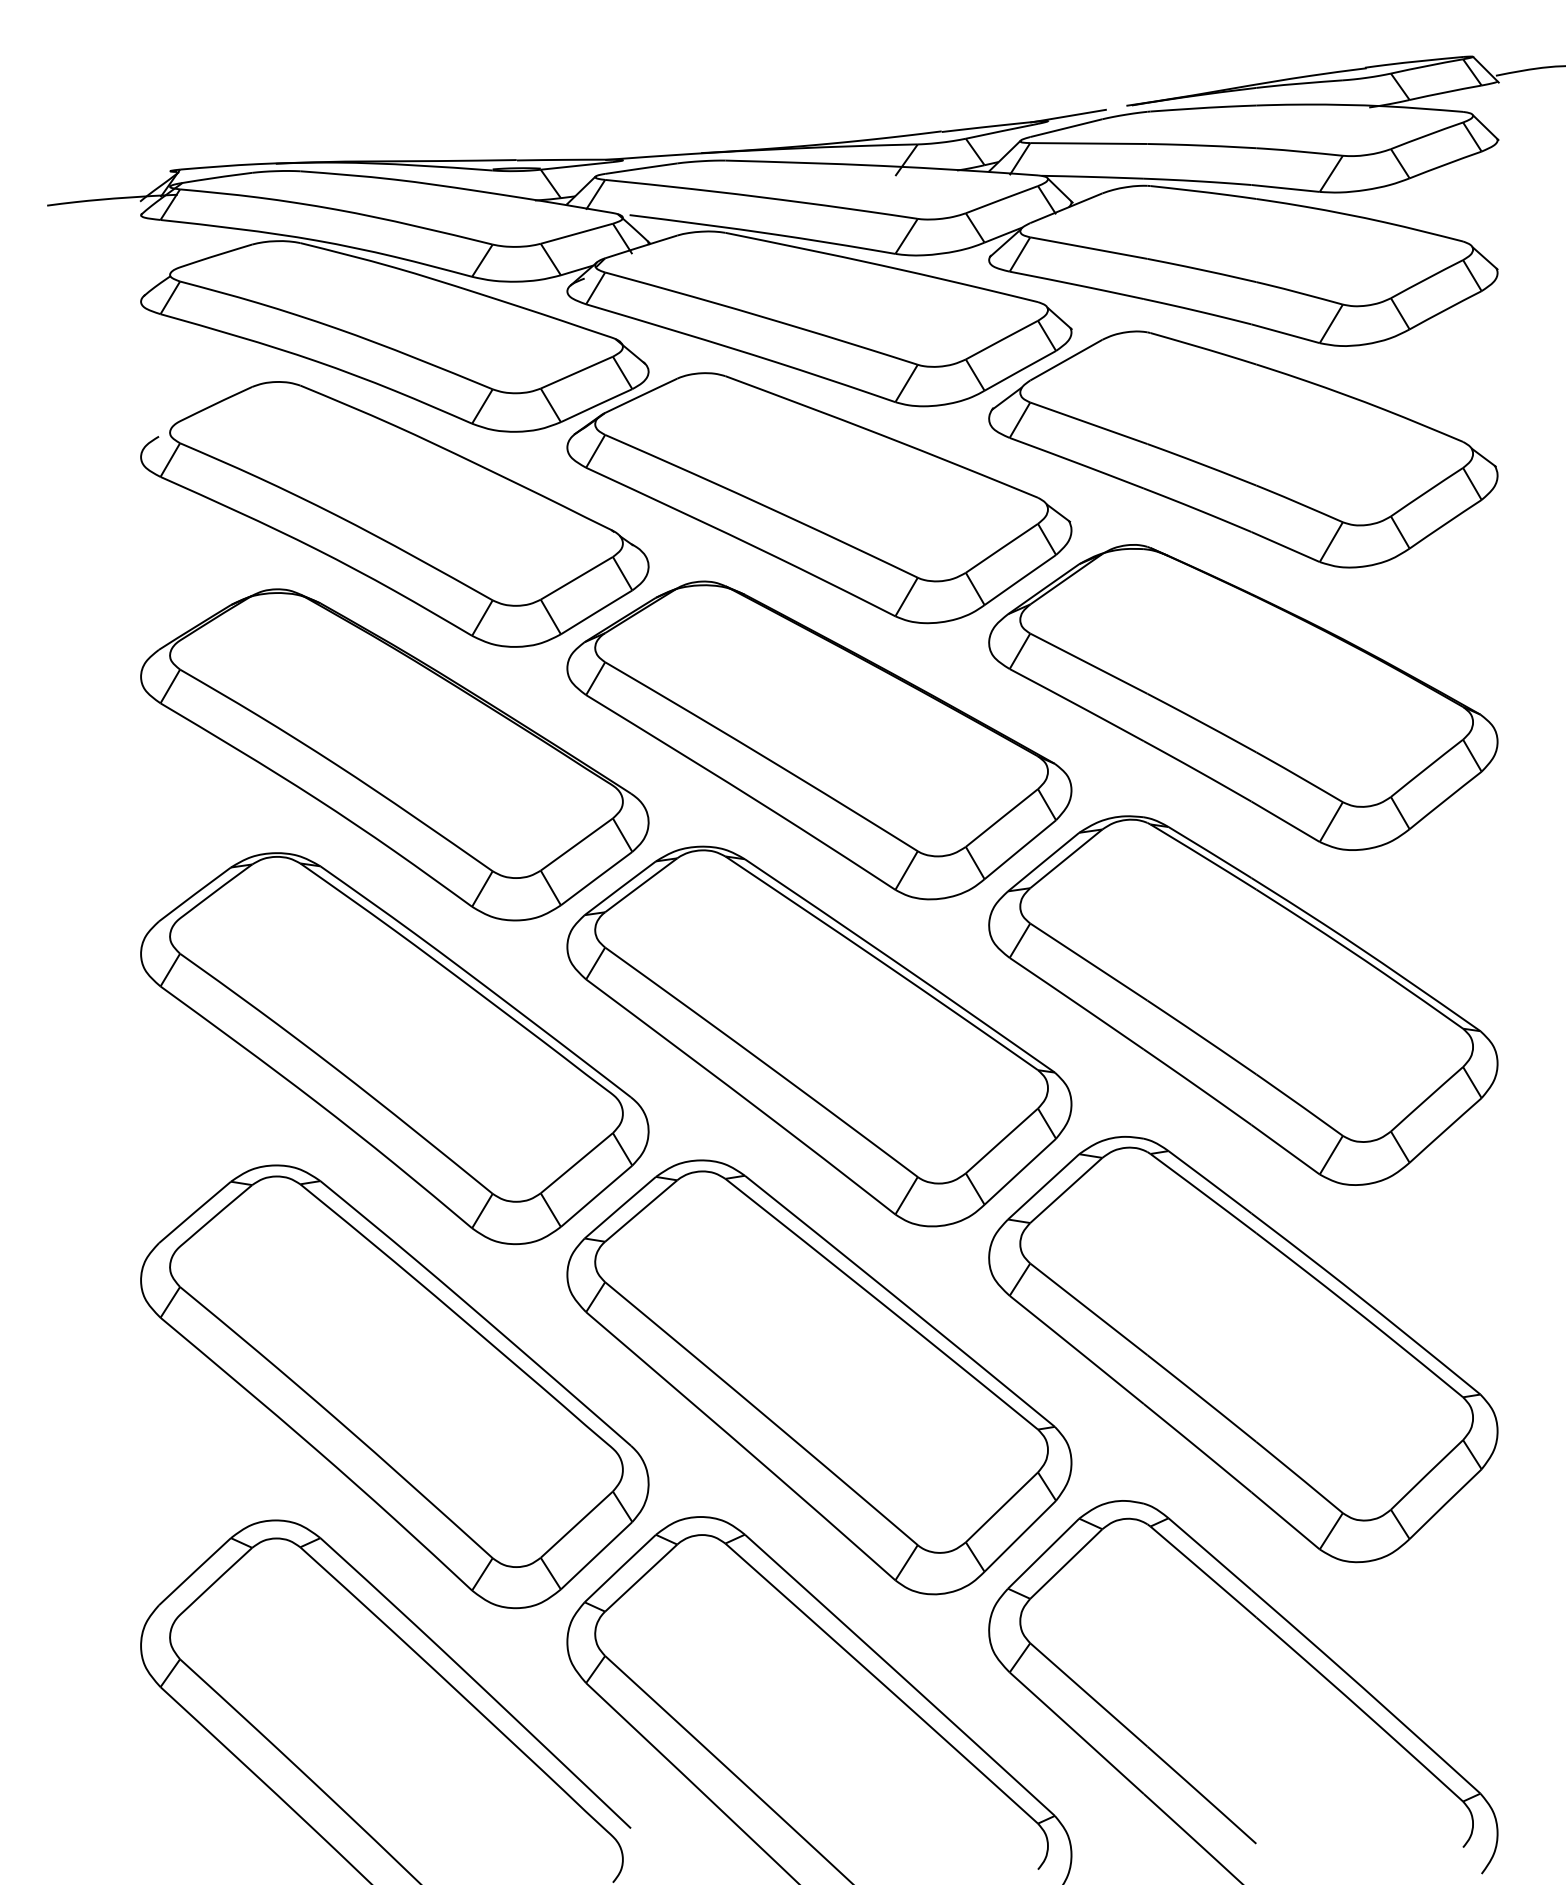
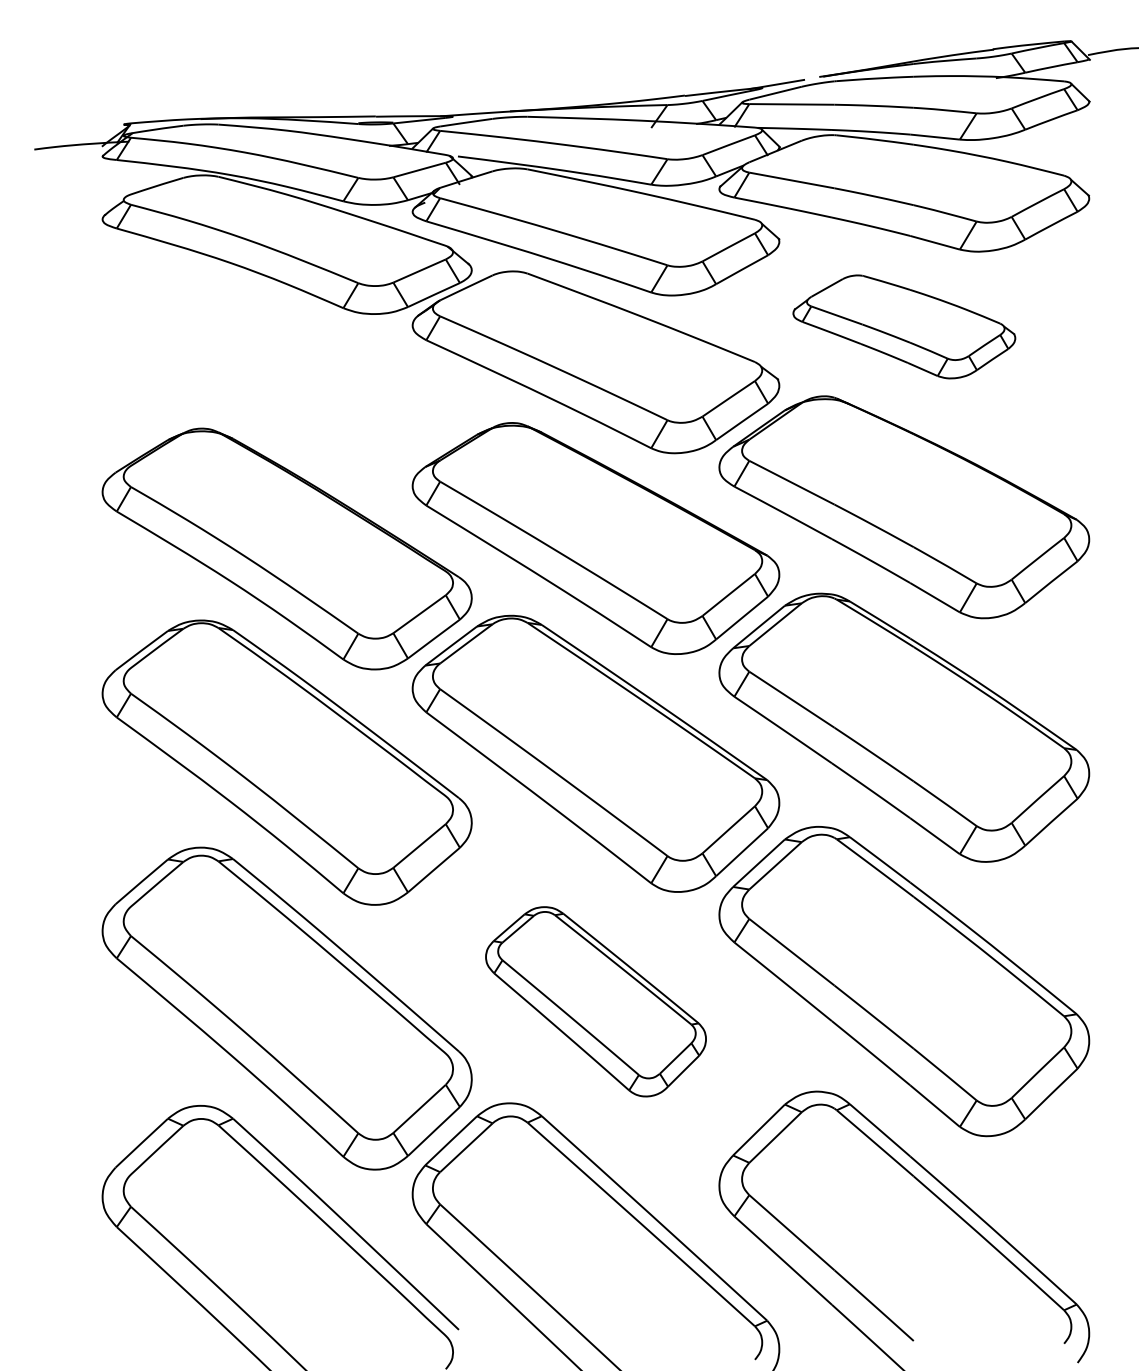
part: (1243, 449) -> (904, 326), size x0.6
part: (394, 514) -> (286, 374), removed
part: (819, 1377) -> (596, 1001), size x0.6

